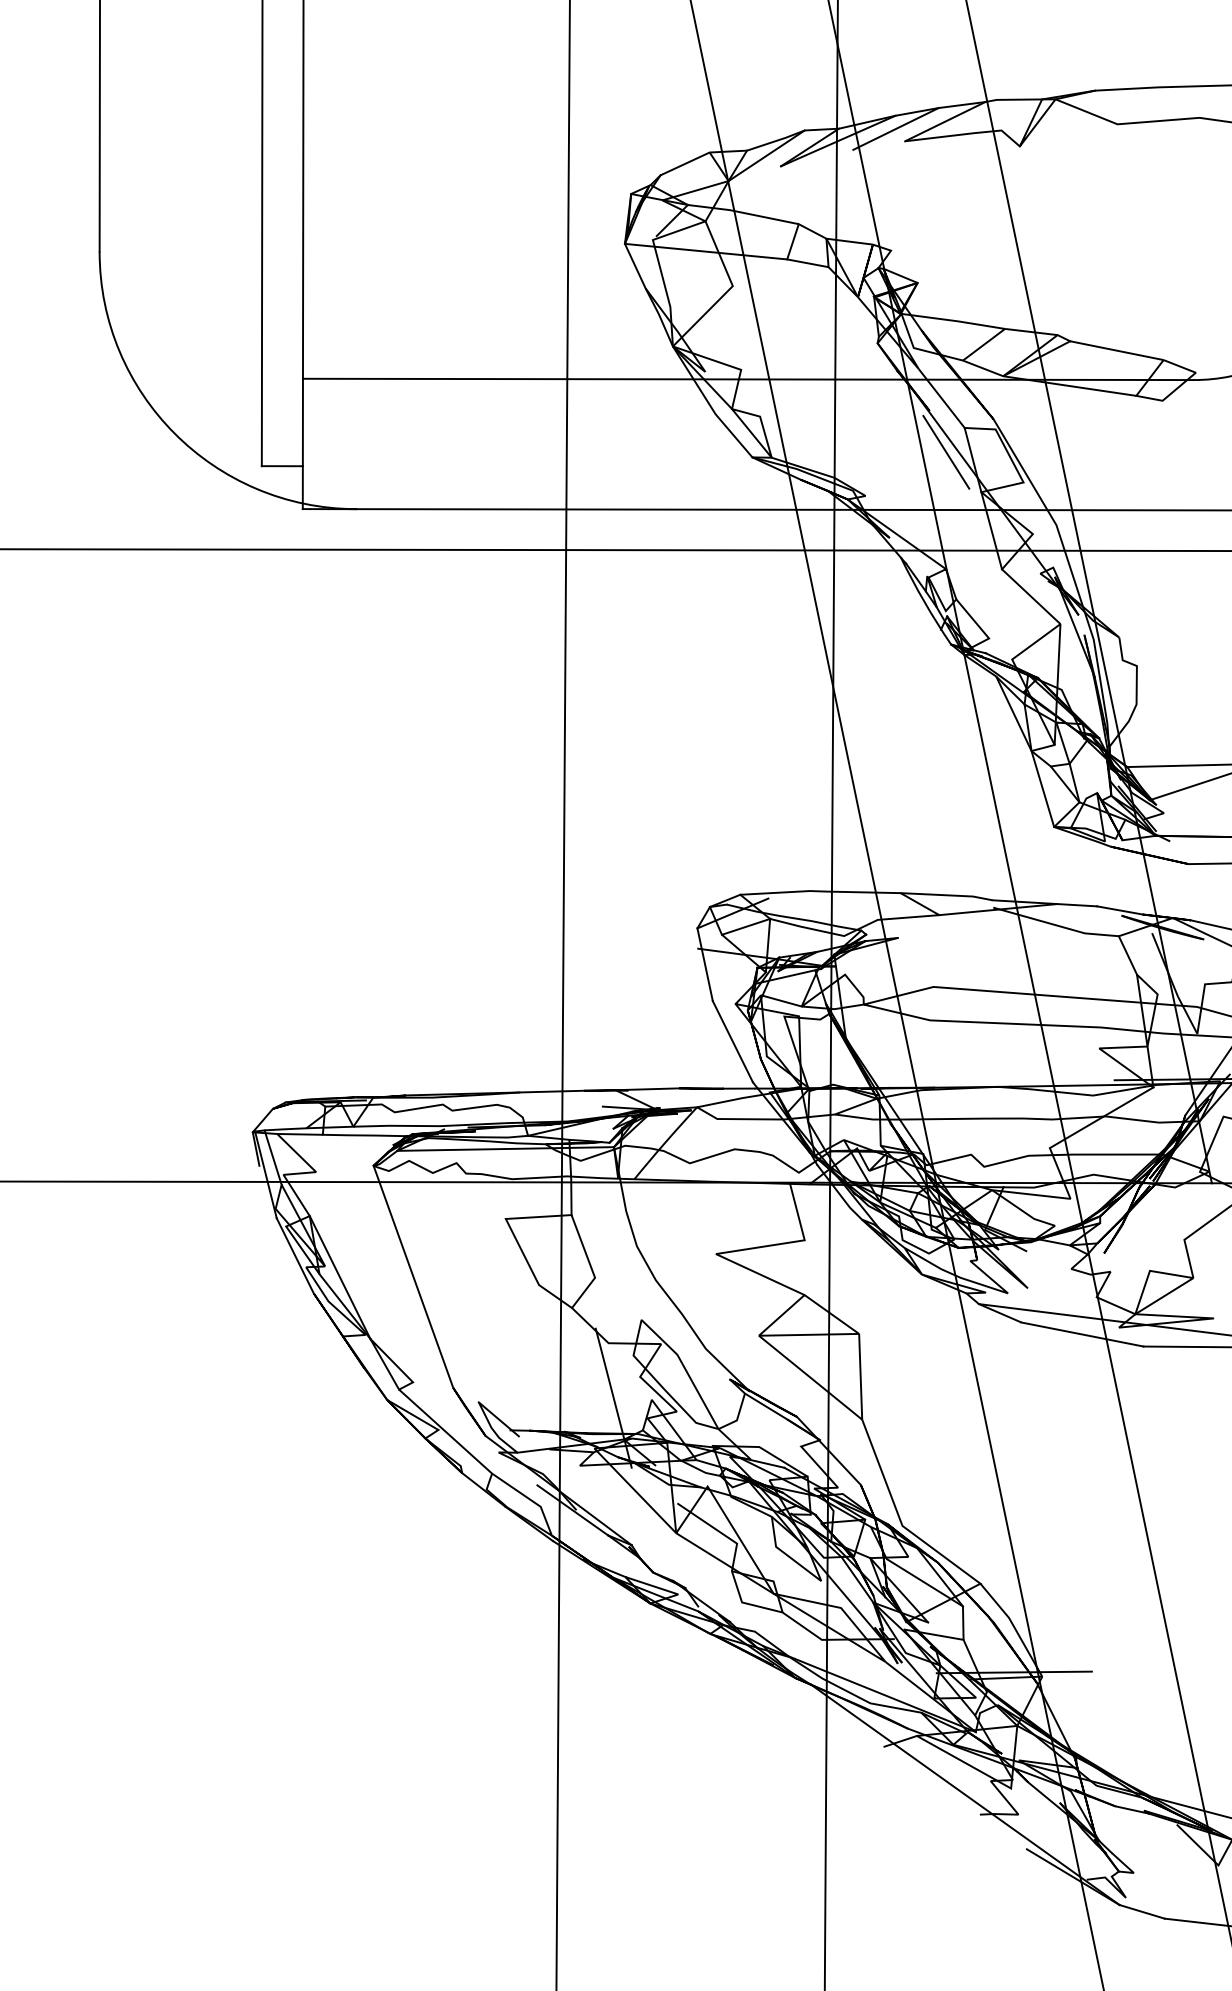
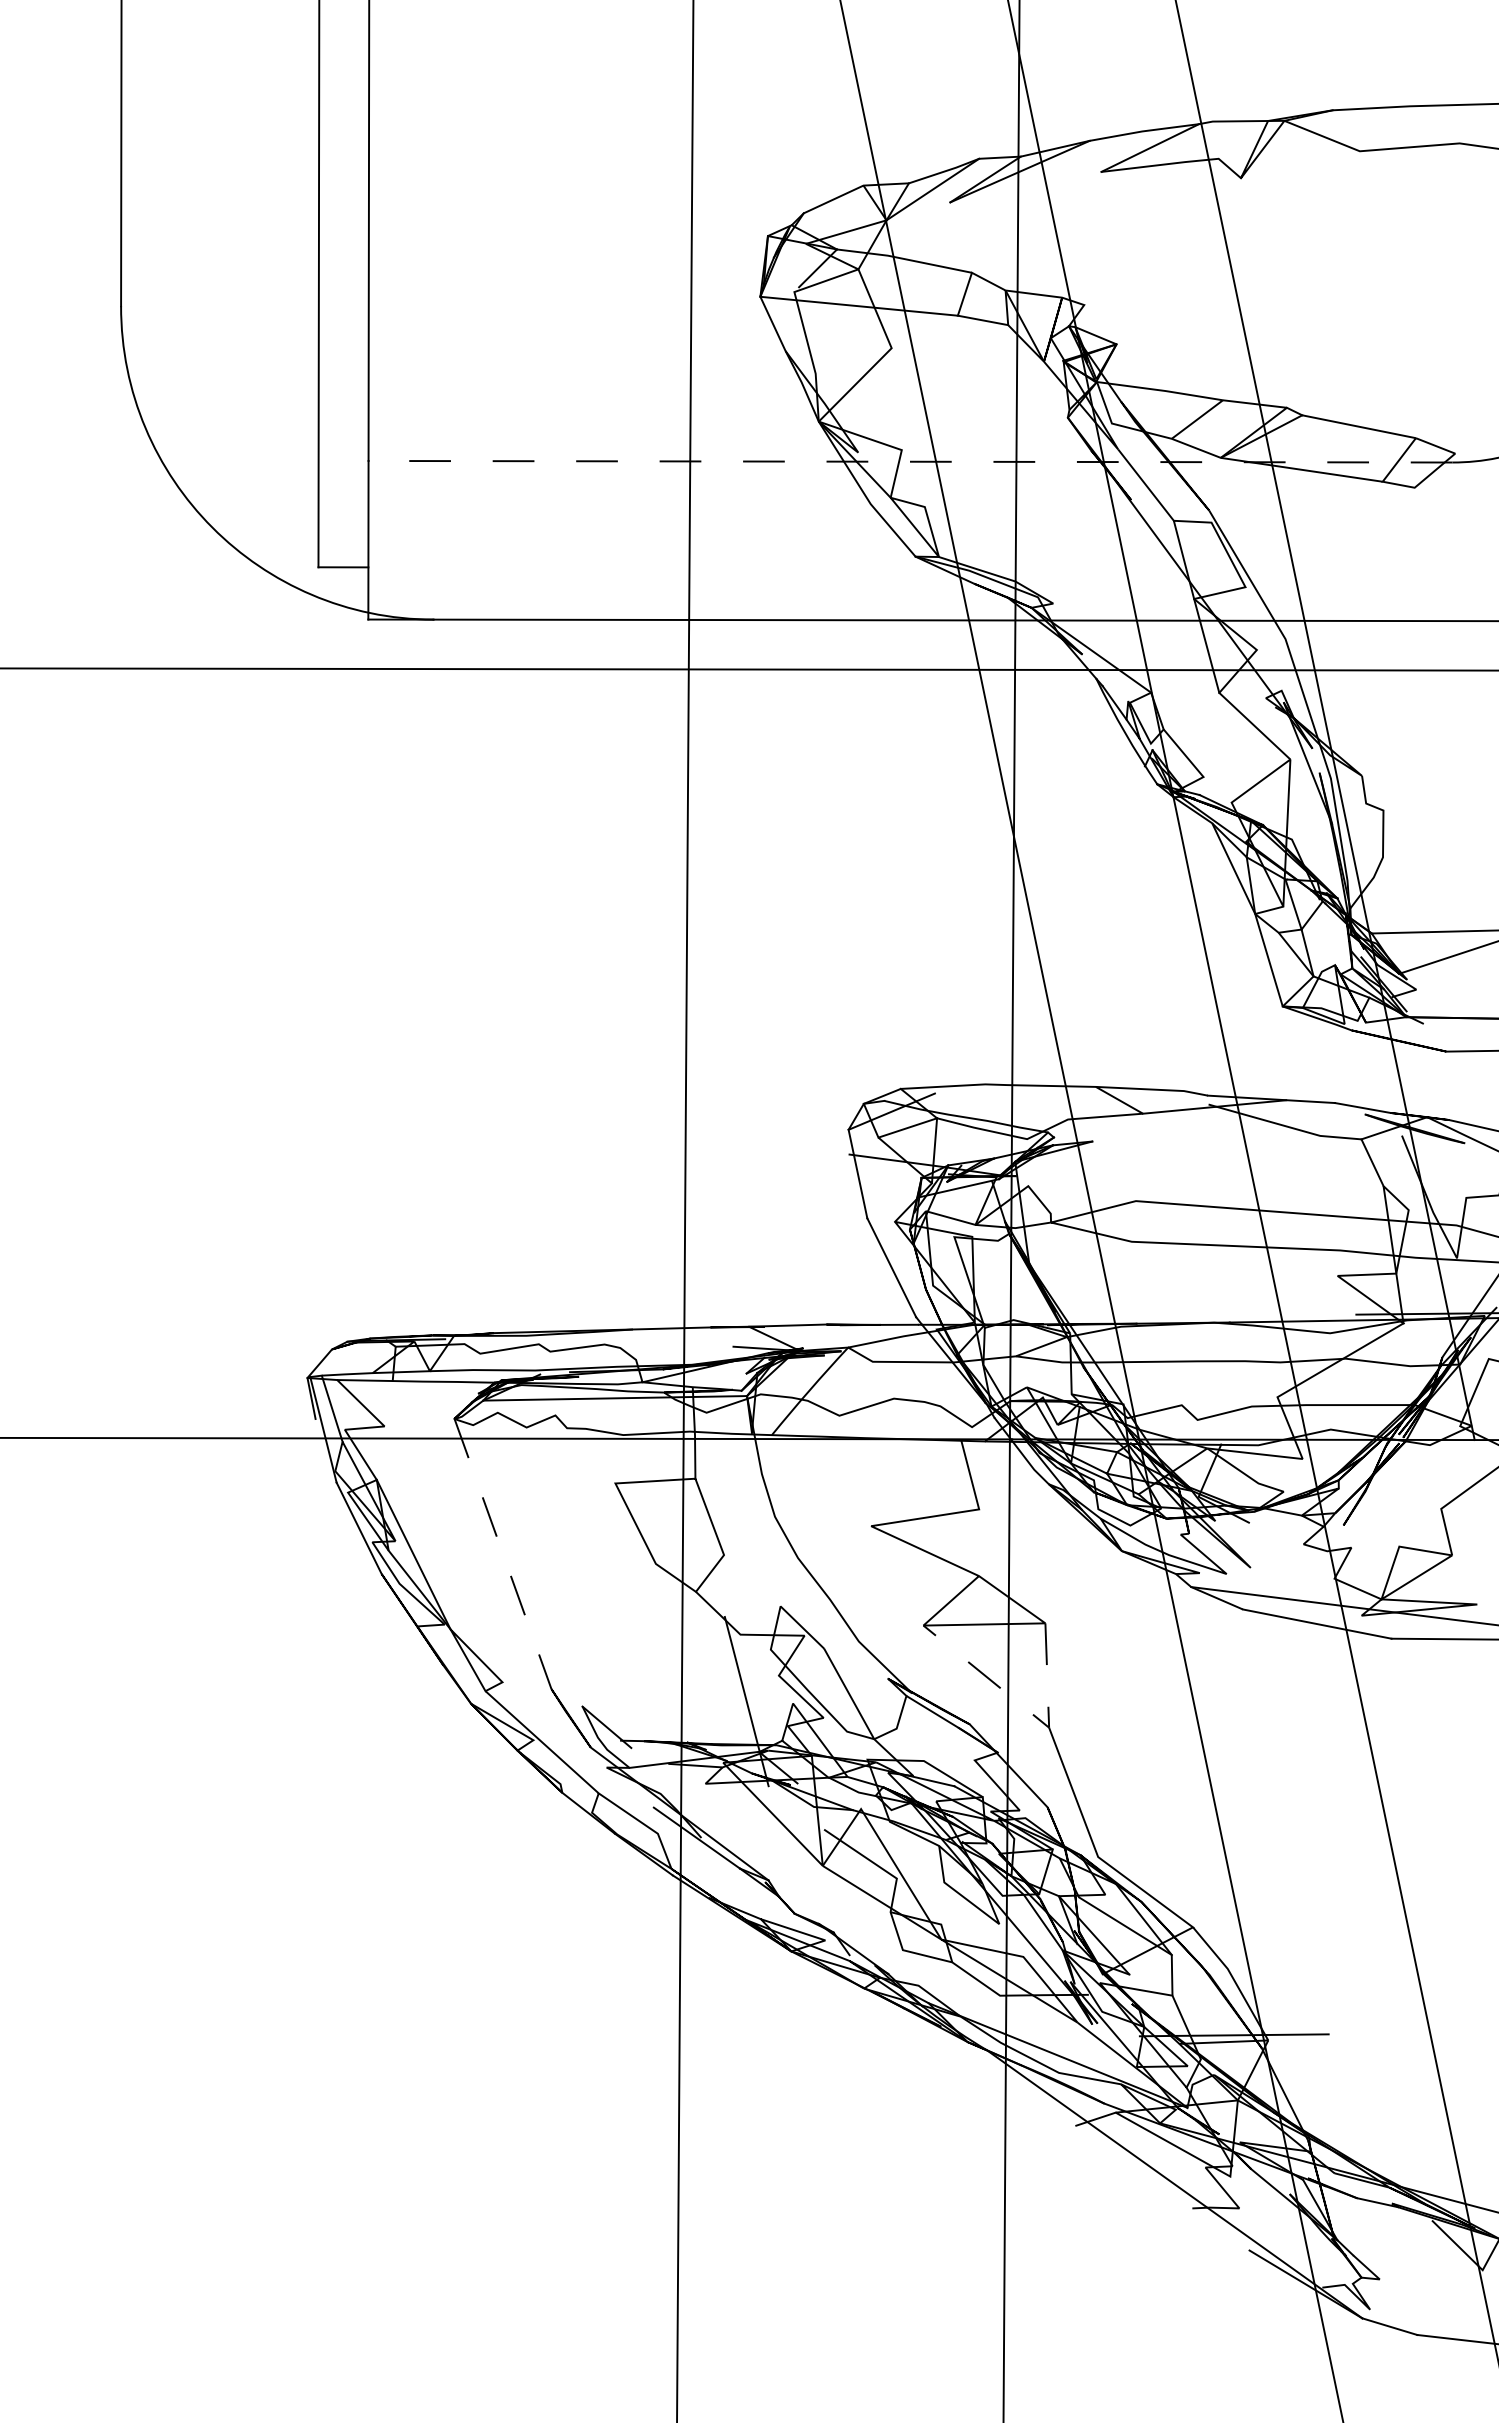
line: (896, 128) -> (1090, 156), removed
line: (748, 379) -> (910, 461), solid -> dashed
line: (946, 452) -> (1151, 550), removed
line: (413, 1276) -> (503, 1553), solid -> dashed
line: (844, 1405) -> (1027, 1710), solid -> dashed

